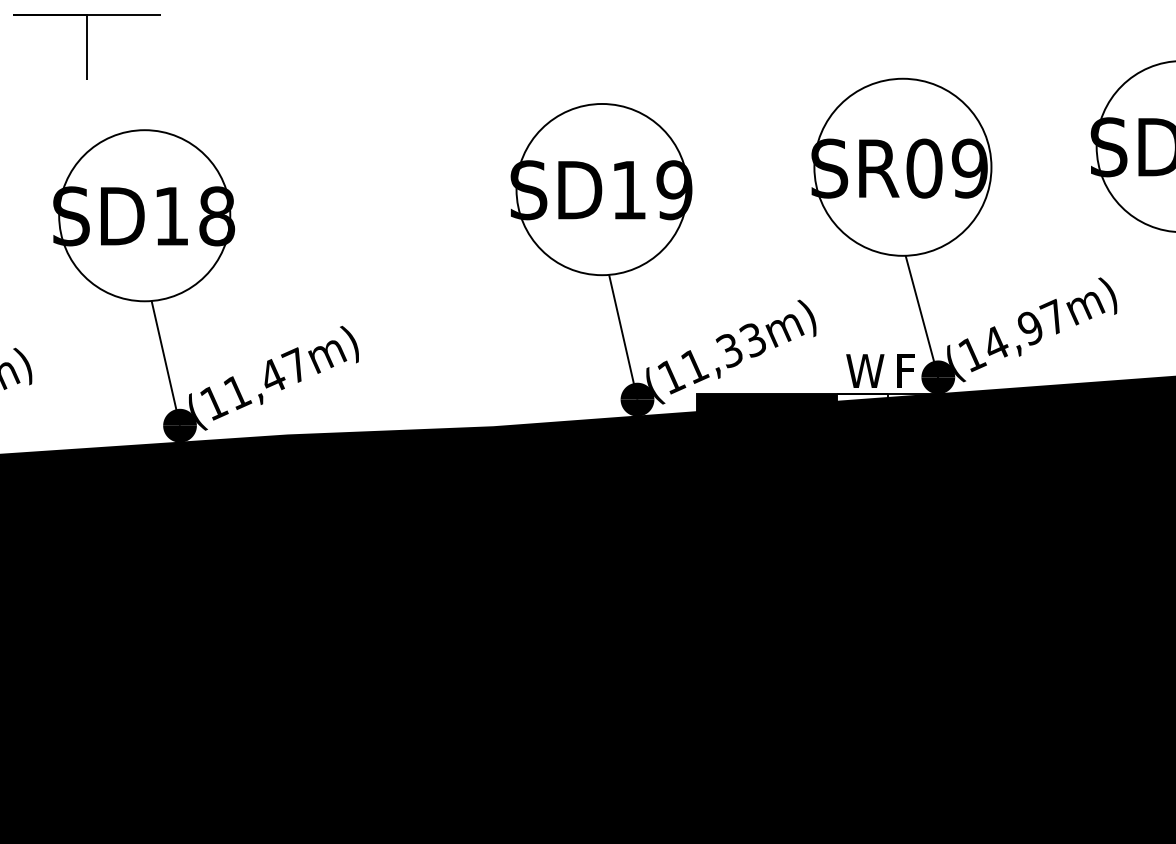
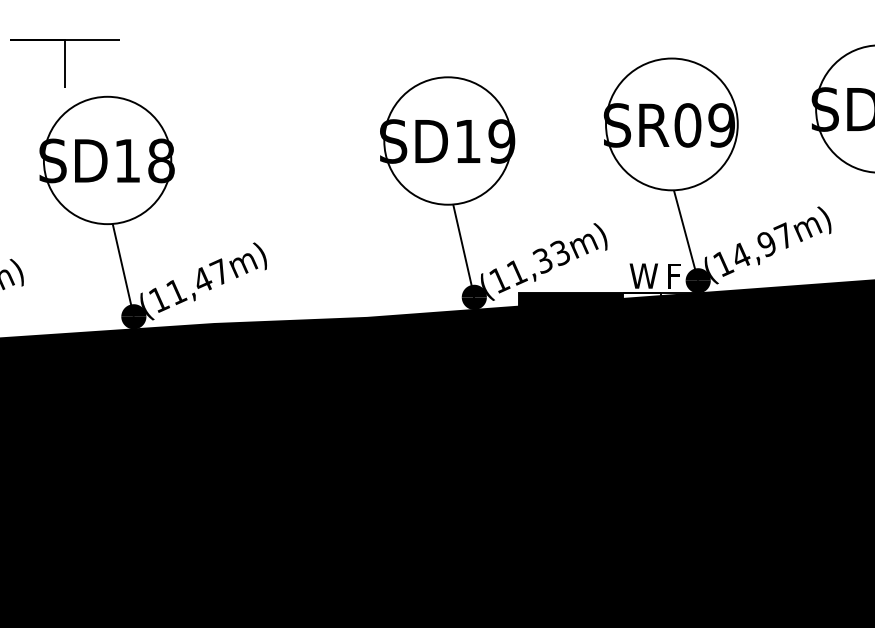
part: (86, 46) -> (64, 63), moved

